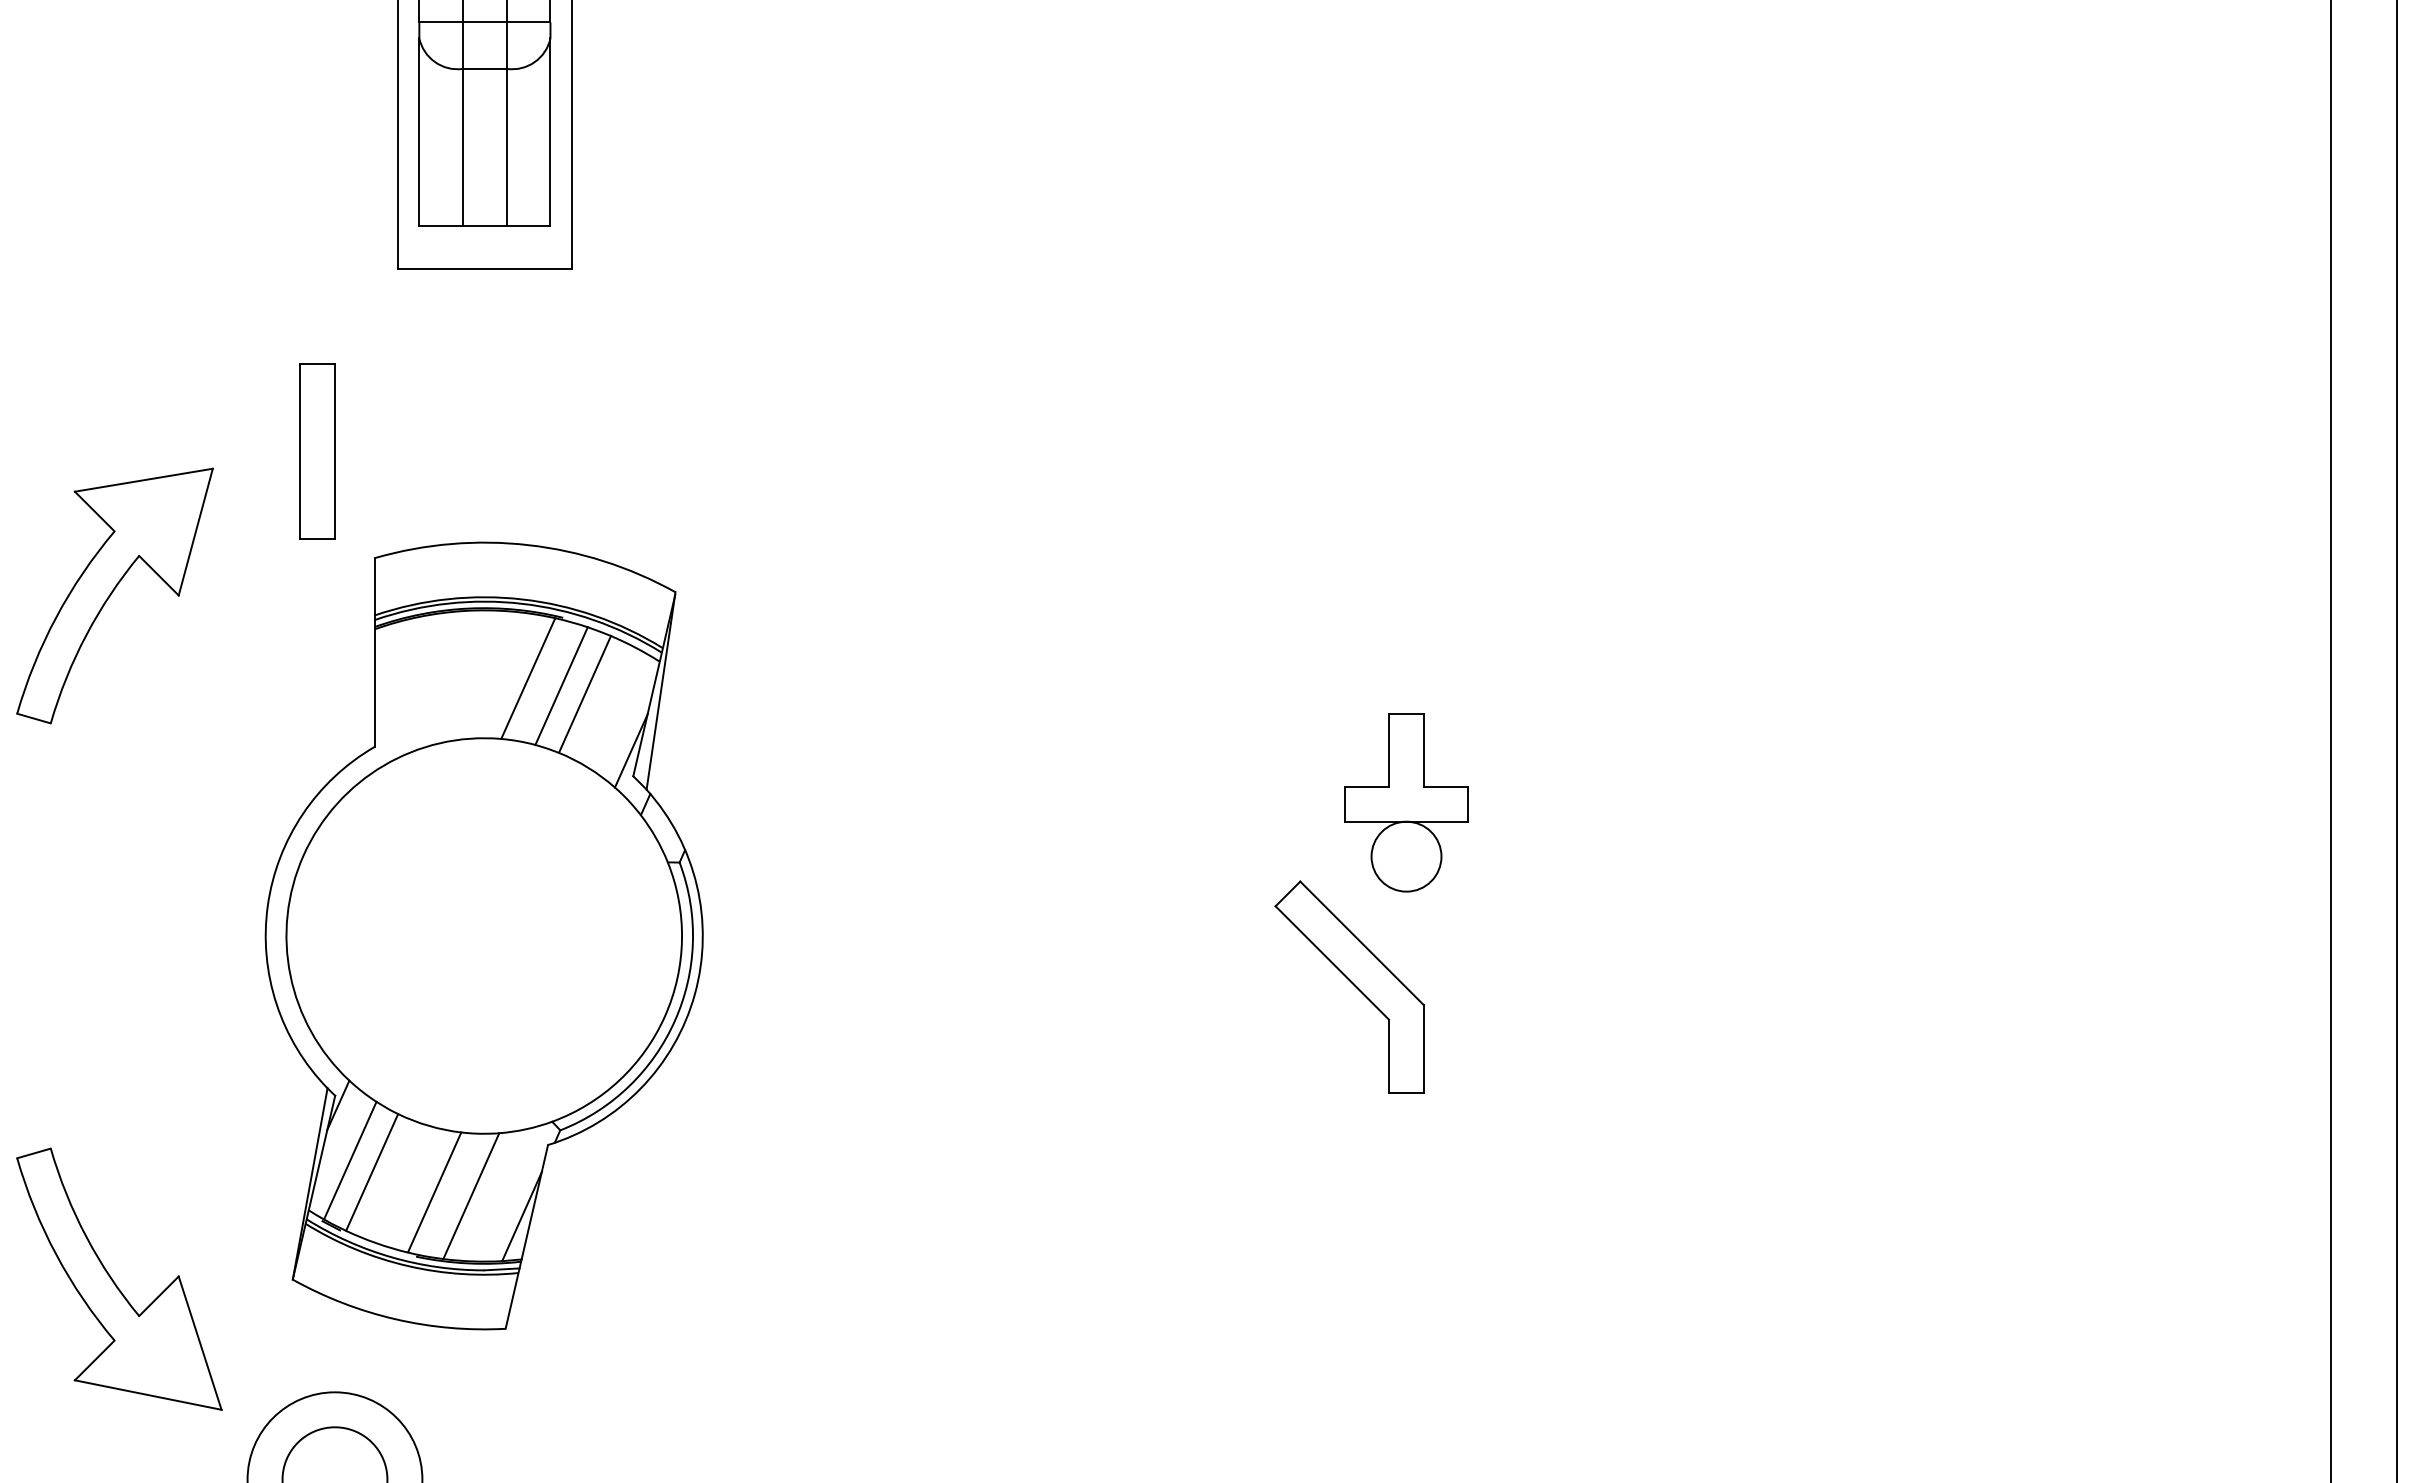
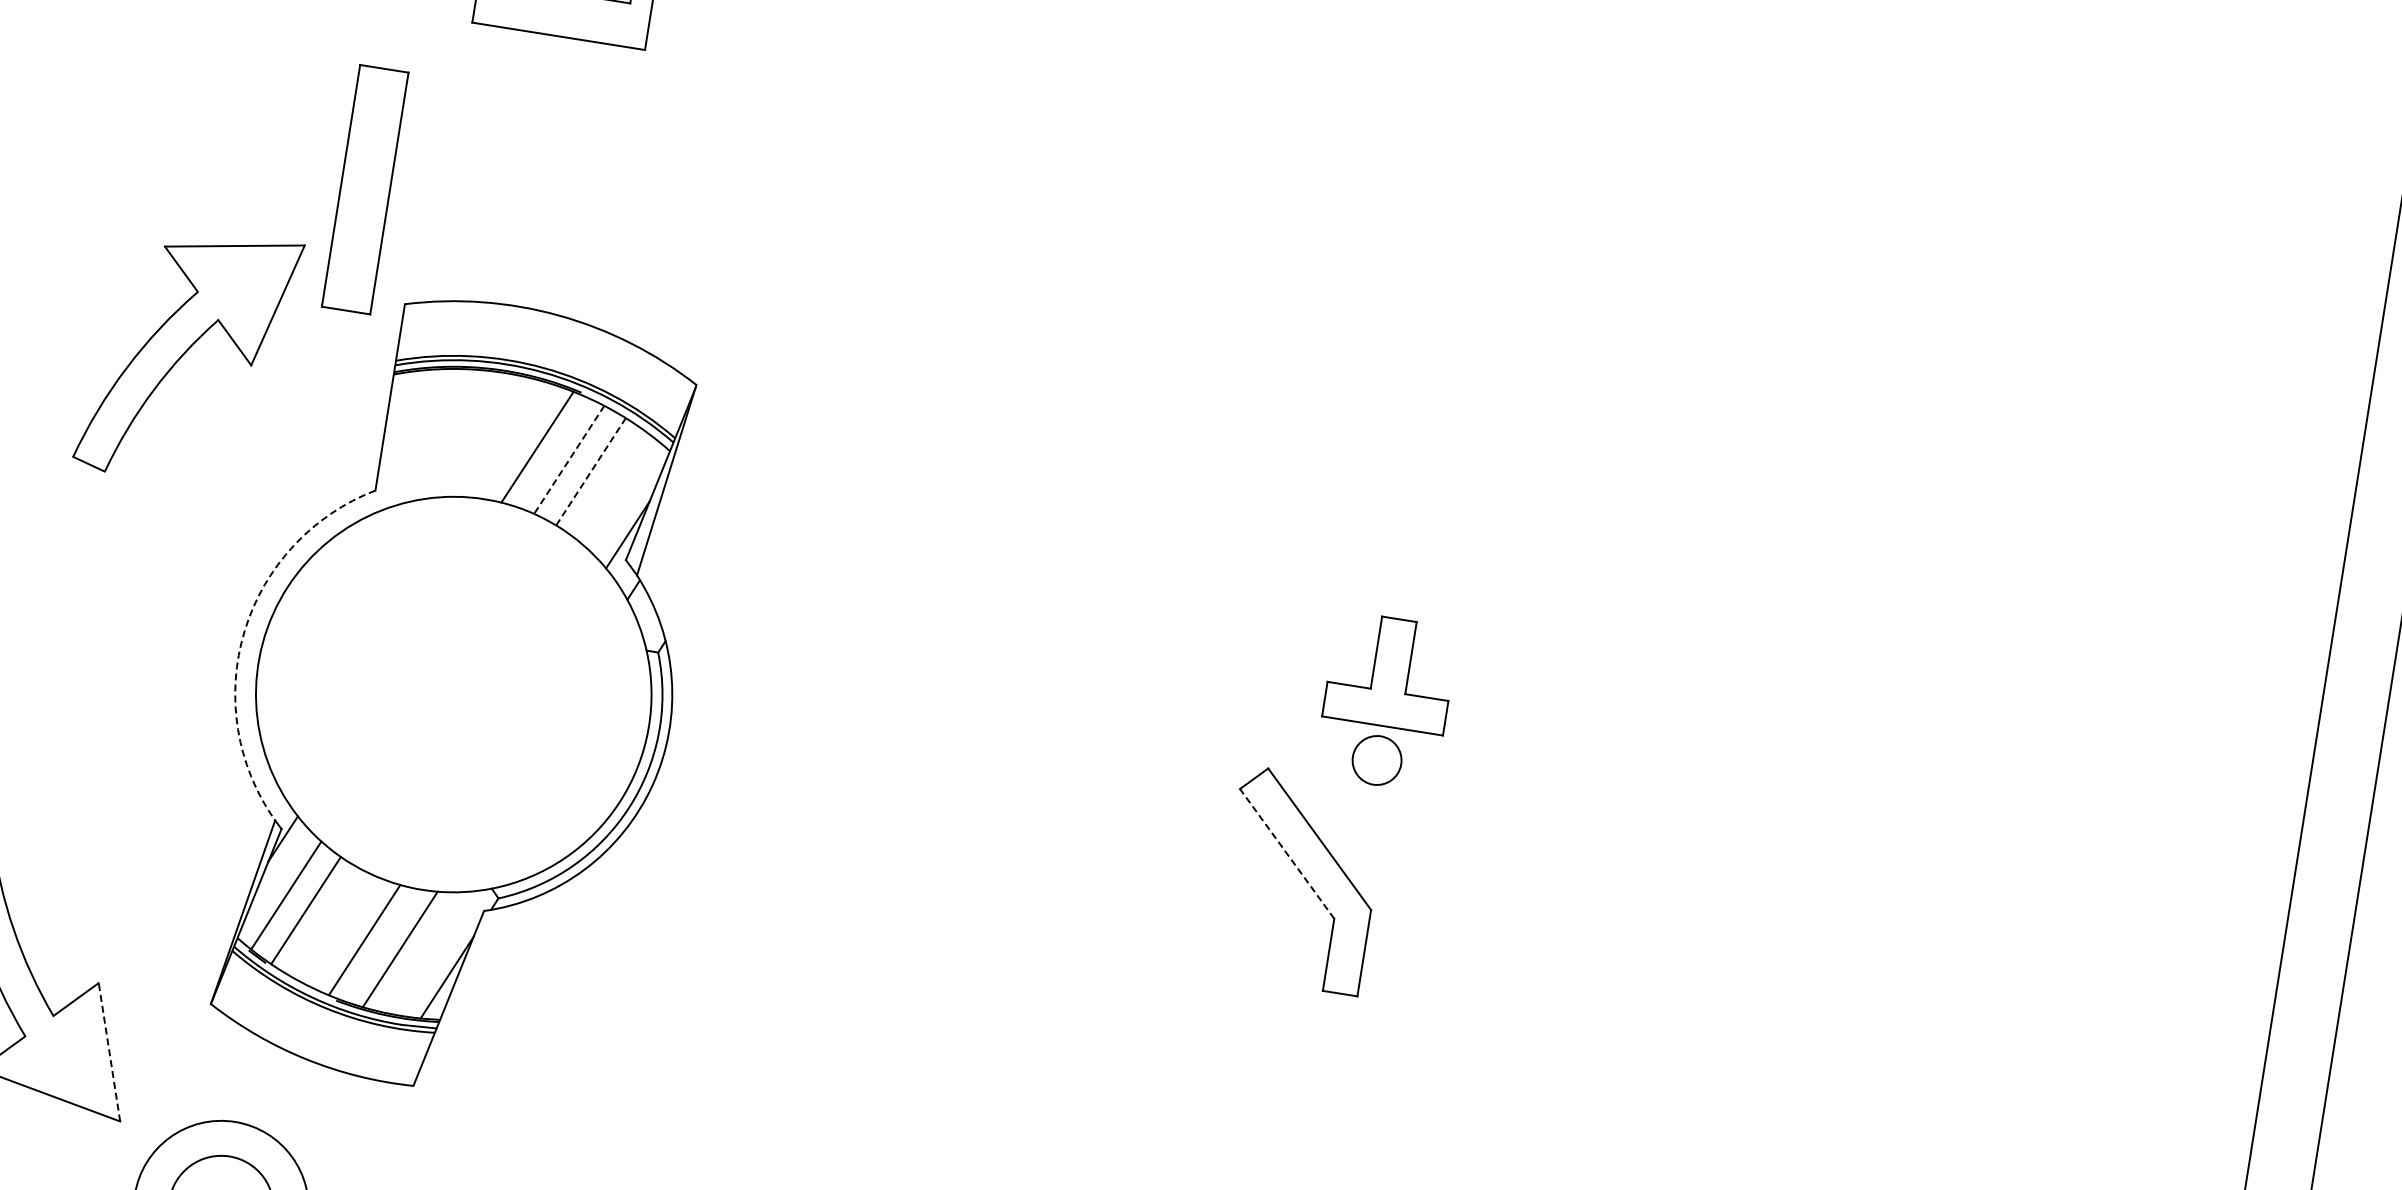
part: (317, 451) -> (364, 189), size x1.4
part: (114, 595) -> (187, 355), moved
line: (561, 686) -> (569, 460), solid -> dashed
line: (585, 694) -> (591, 471), solid -> dashed
circle: (1406, 856) -> (1377, 760), size x0.7
arc: (267, 905) -> (244, 630), solid -> dashed
line: (1331, 962) -> (1286, 853), solid -> dashed
line: (200, 1342) -> (109, 1051), solid -> dashed

